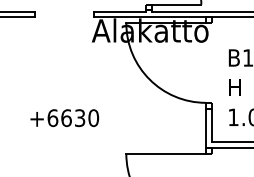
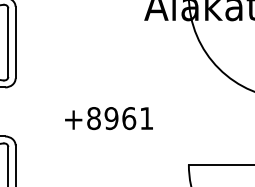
text: (73, 118) -> (120, 118), +6630 -> +8961

